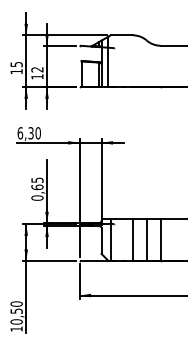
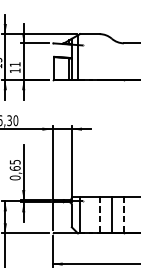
text: (37, 69) -> (15, 64), 12 -> 11
line: (132, 240) -> (99, 215), solid -> dashed
line: (160, 240) -> (123, 215), solid -> dashed

